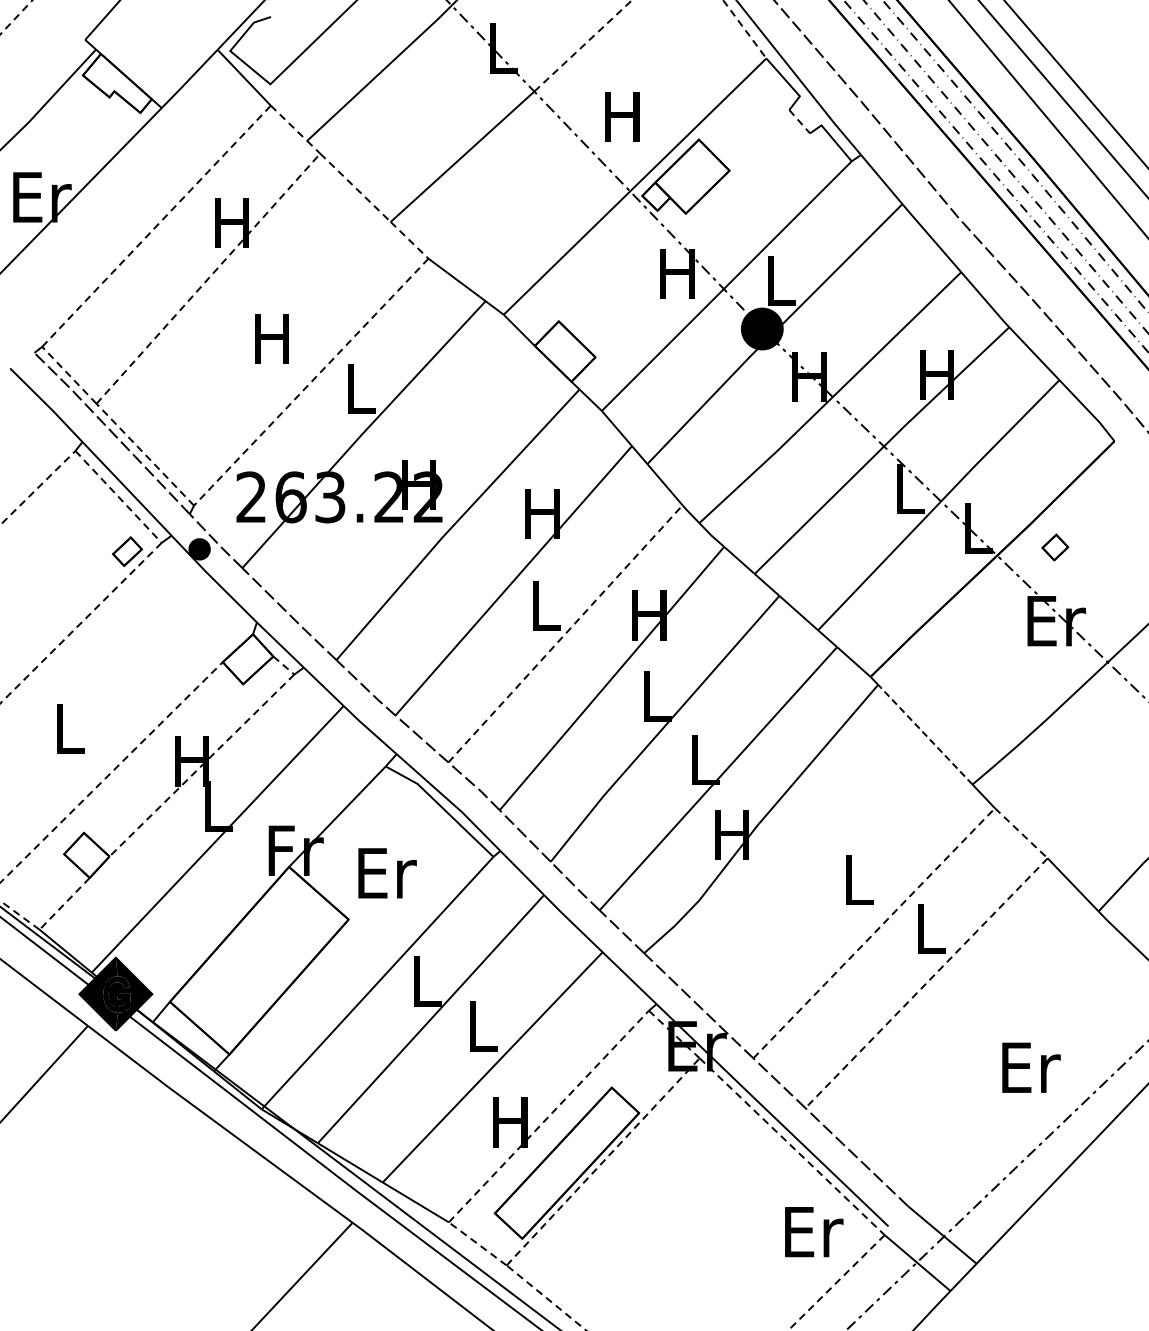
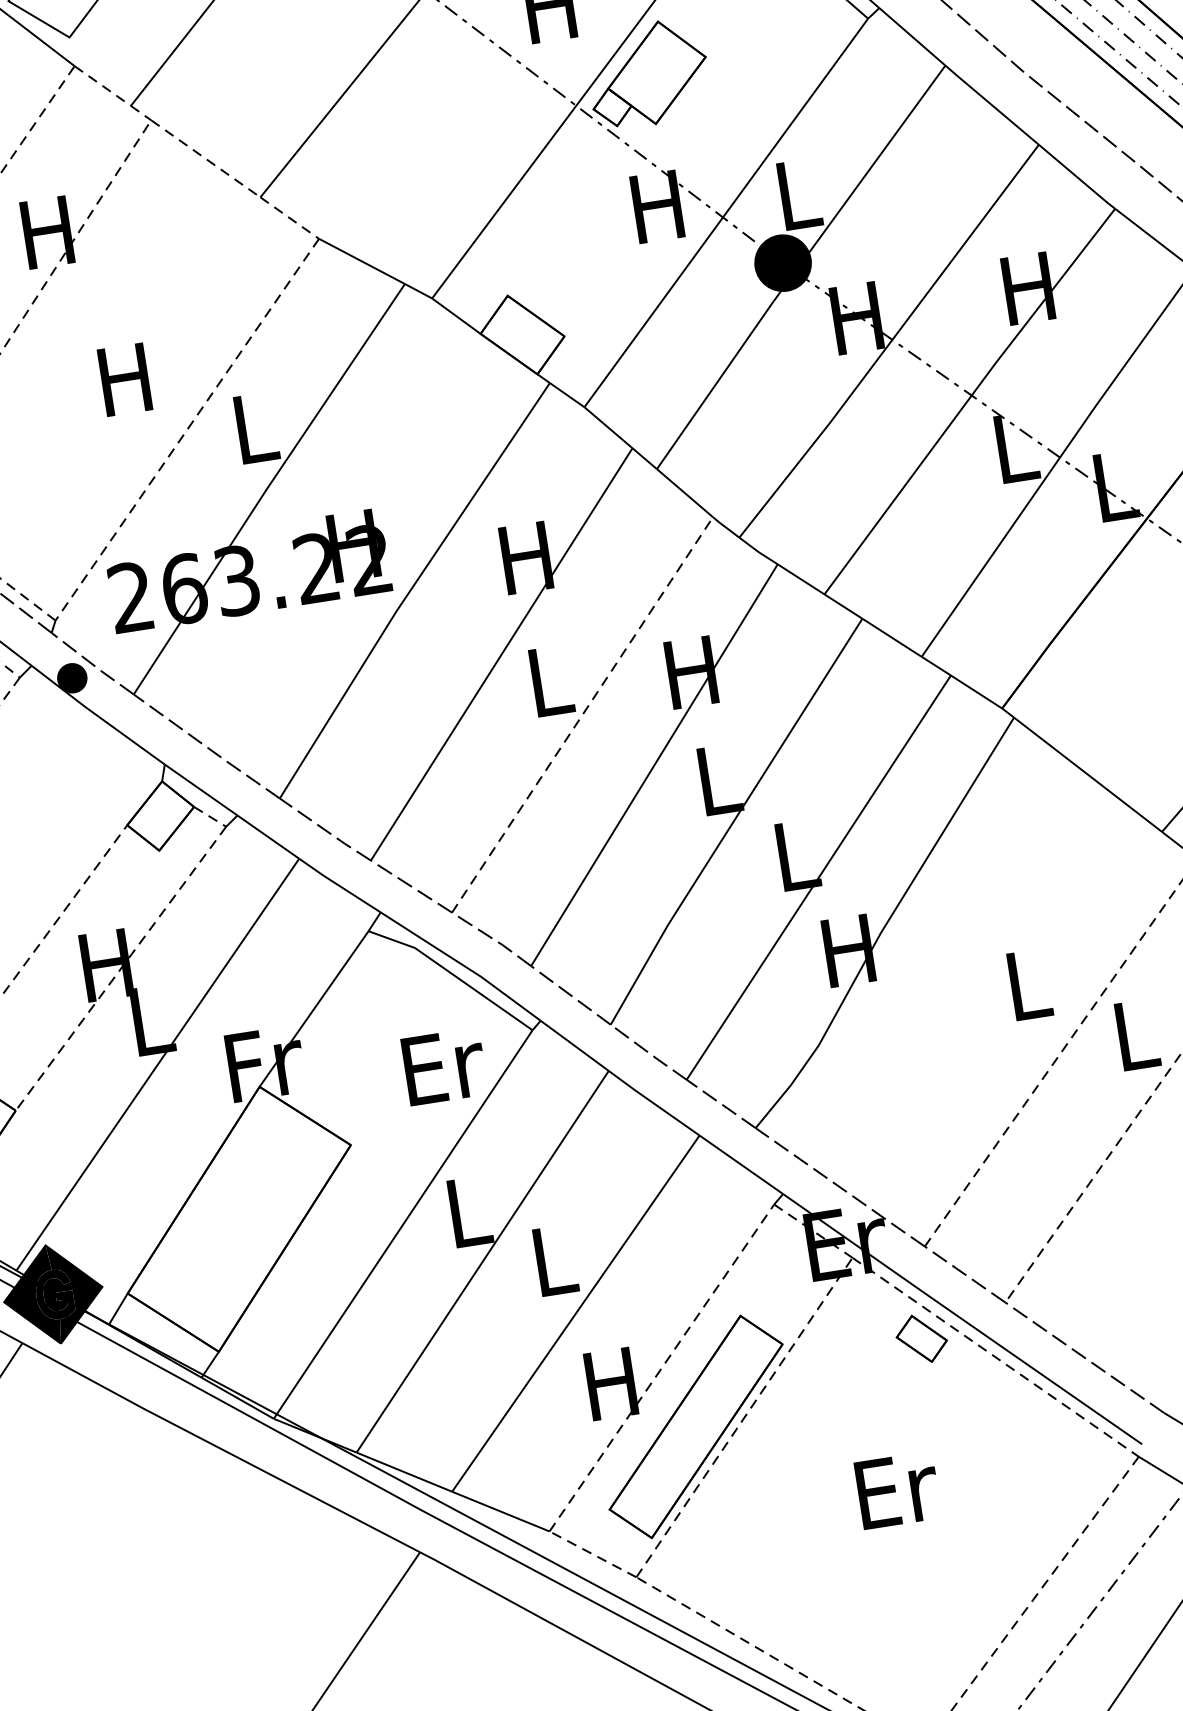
line: (925, 735) -> (1088, 775), dashed -> solid
text: (387, 873) -> (444, 1066), moved
part: (740, 1124) -> (921, 1338), added
text: (814, 1232) -> (898, 1490), moved

